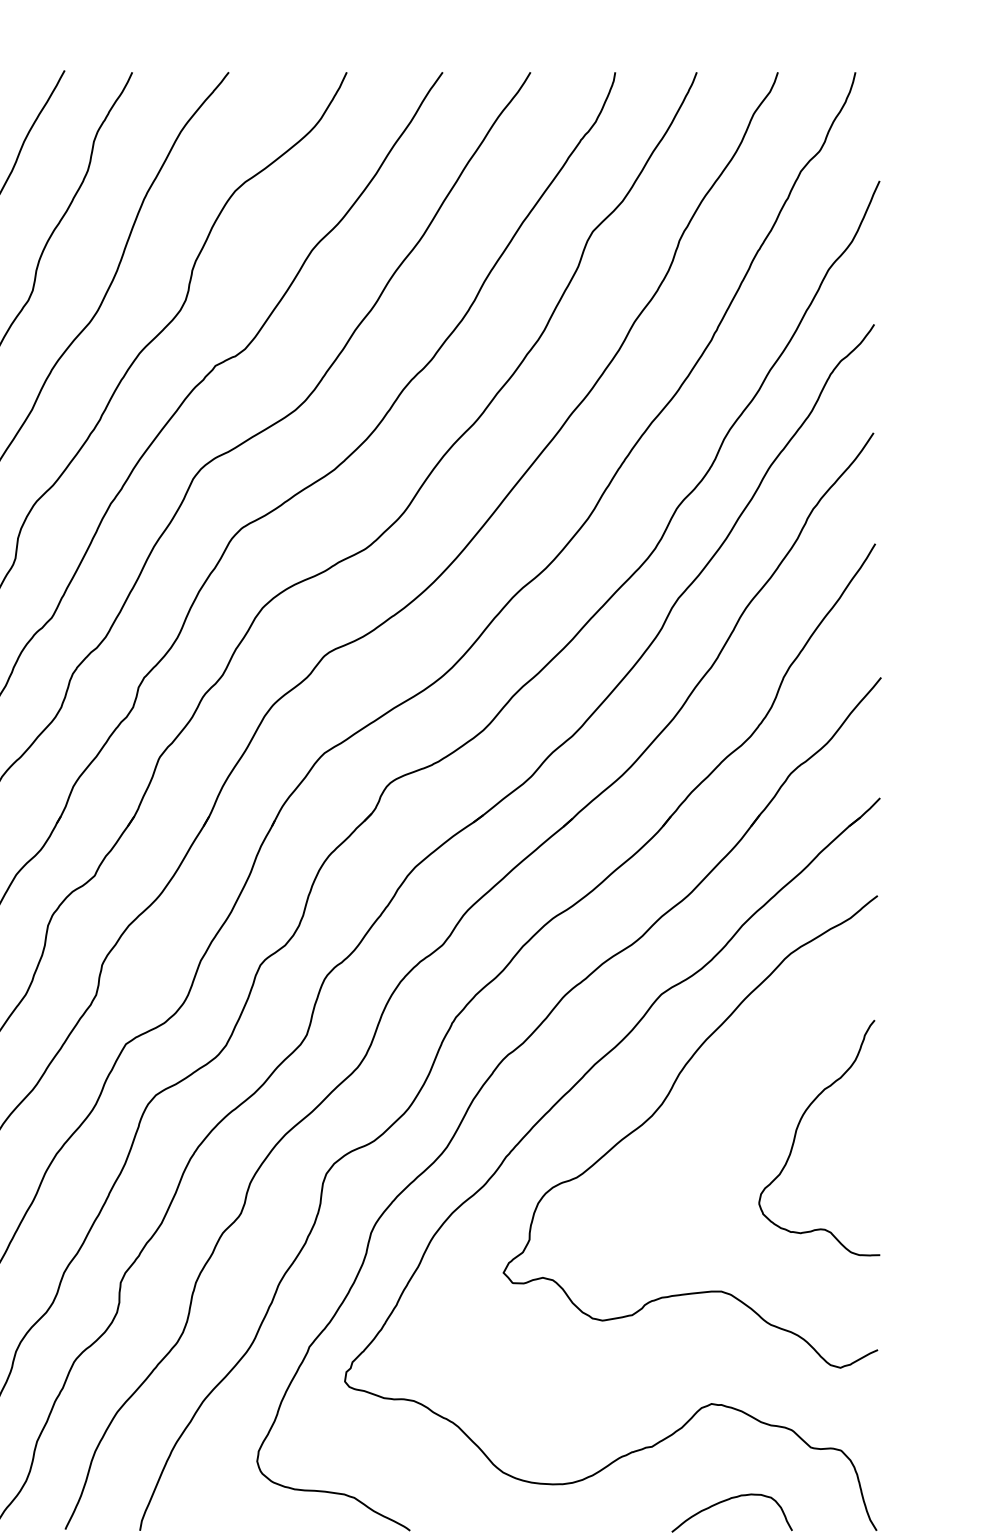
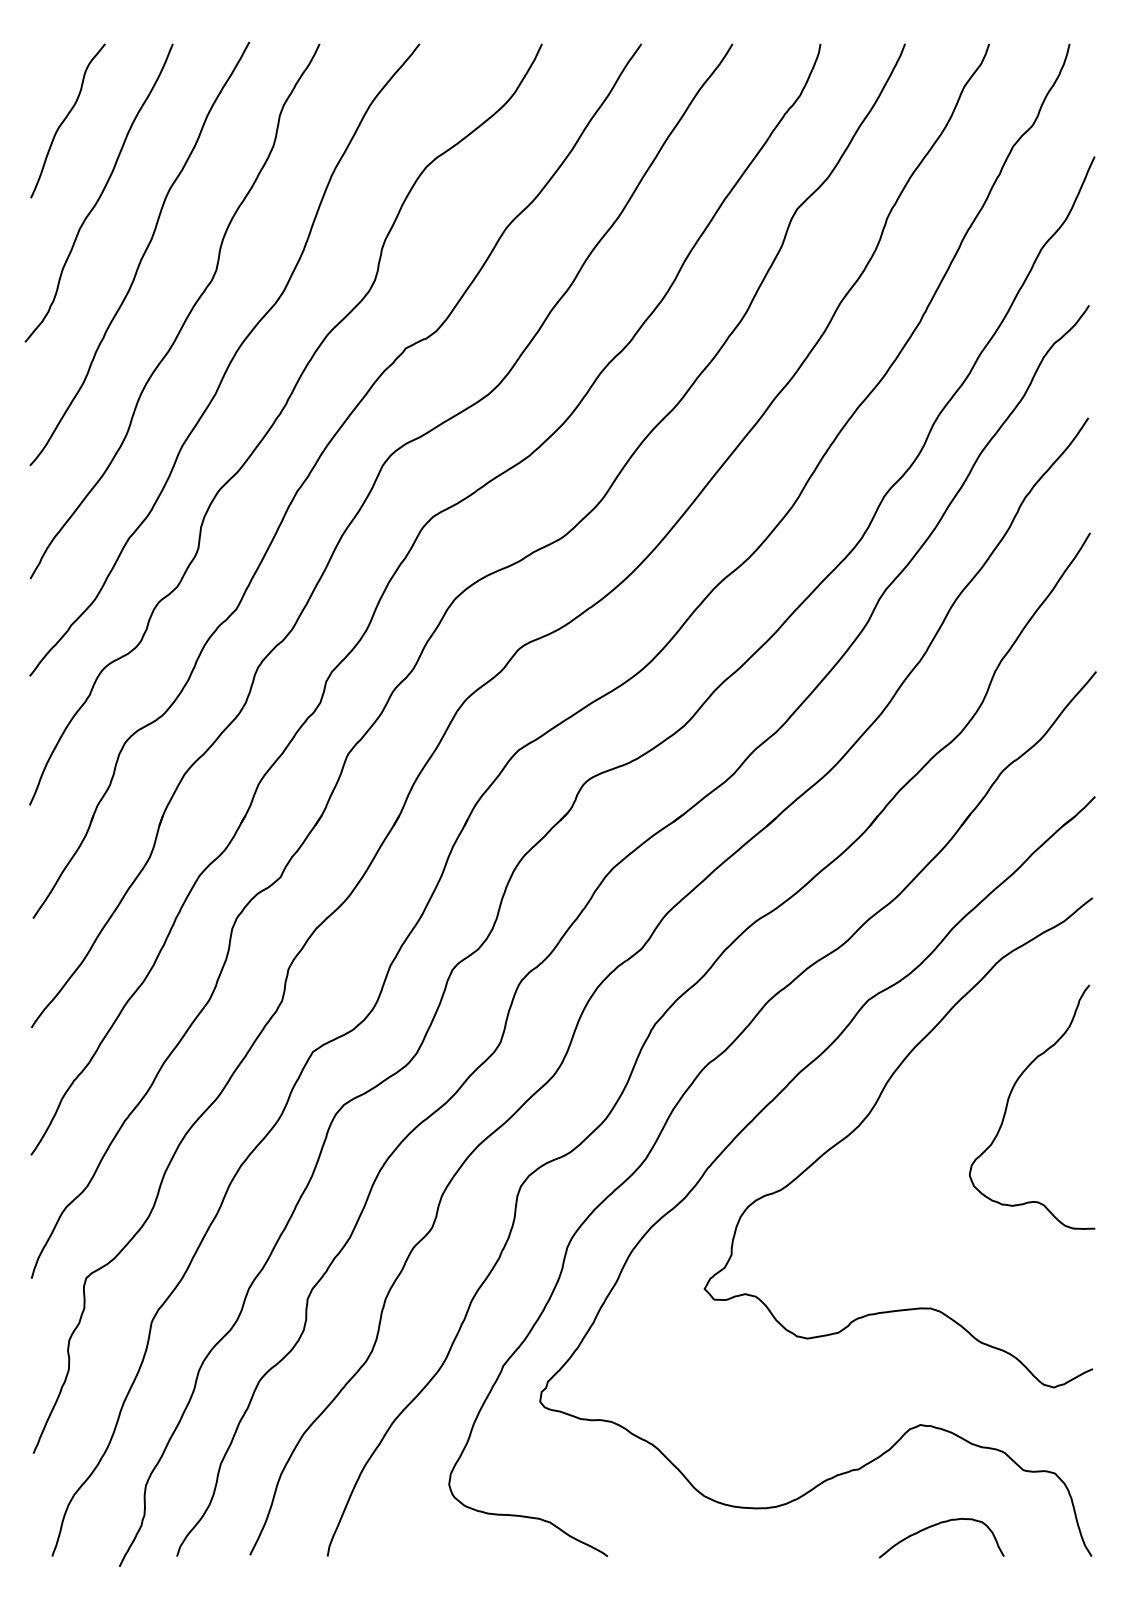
curve: (797, 1130) -> (1009, 1099), moved

